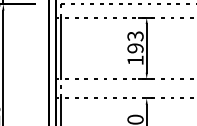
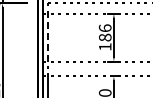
text: (135, 41) -> (105, 32), 193 -> 186
line: (61, 48) -> (47, 37), solid -> dashed

